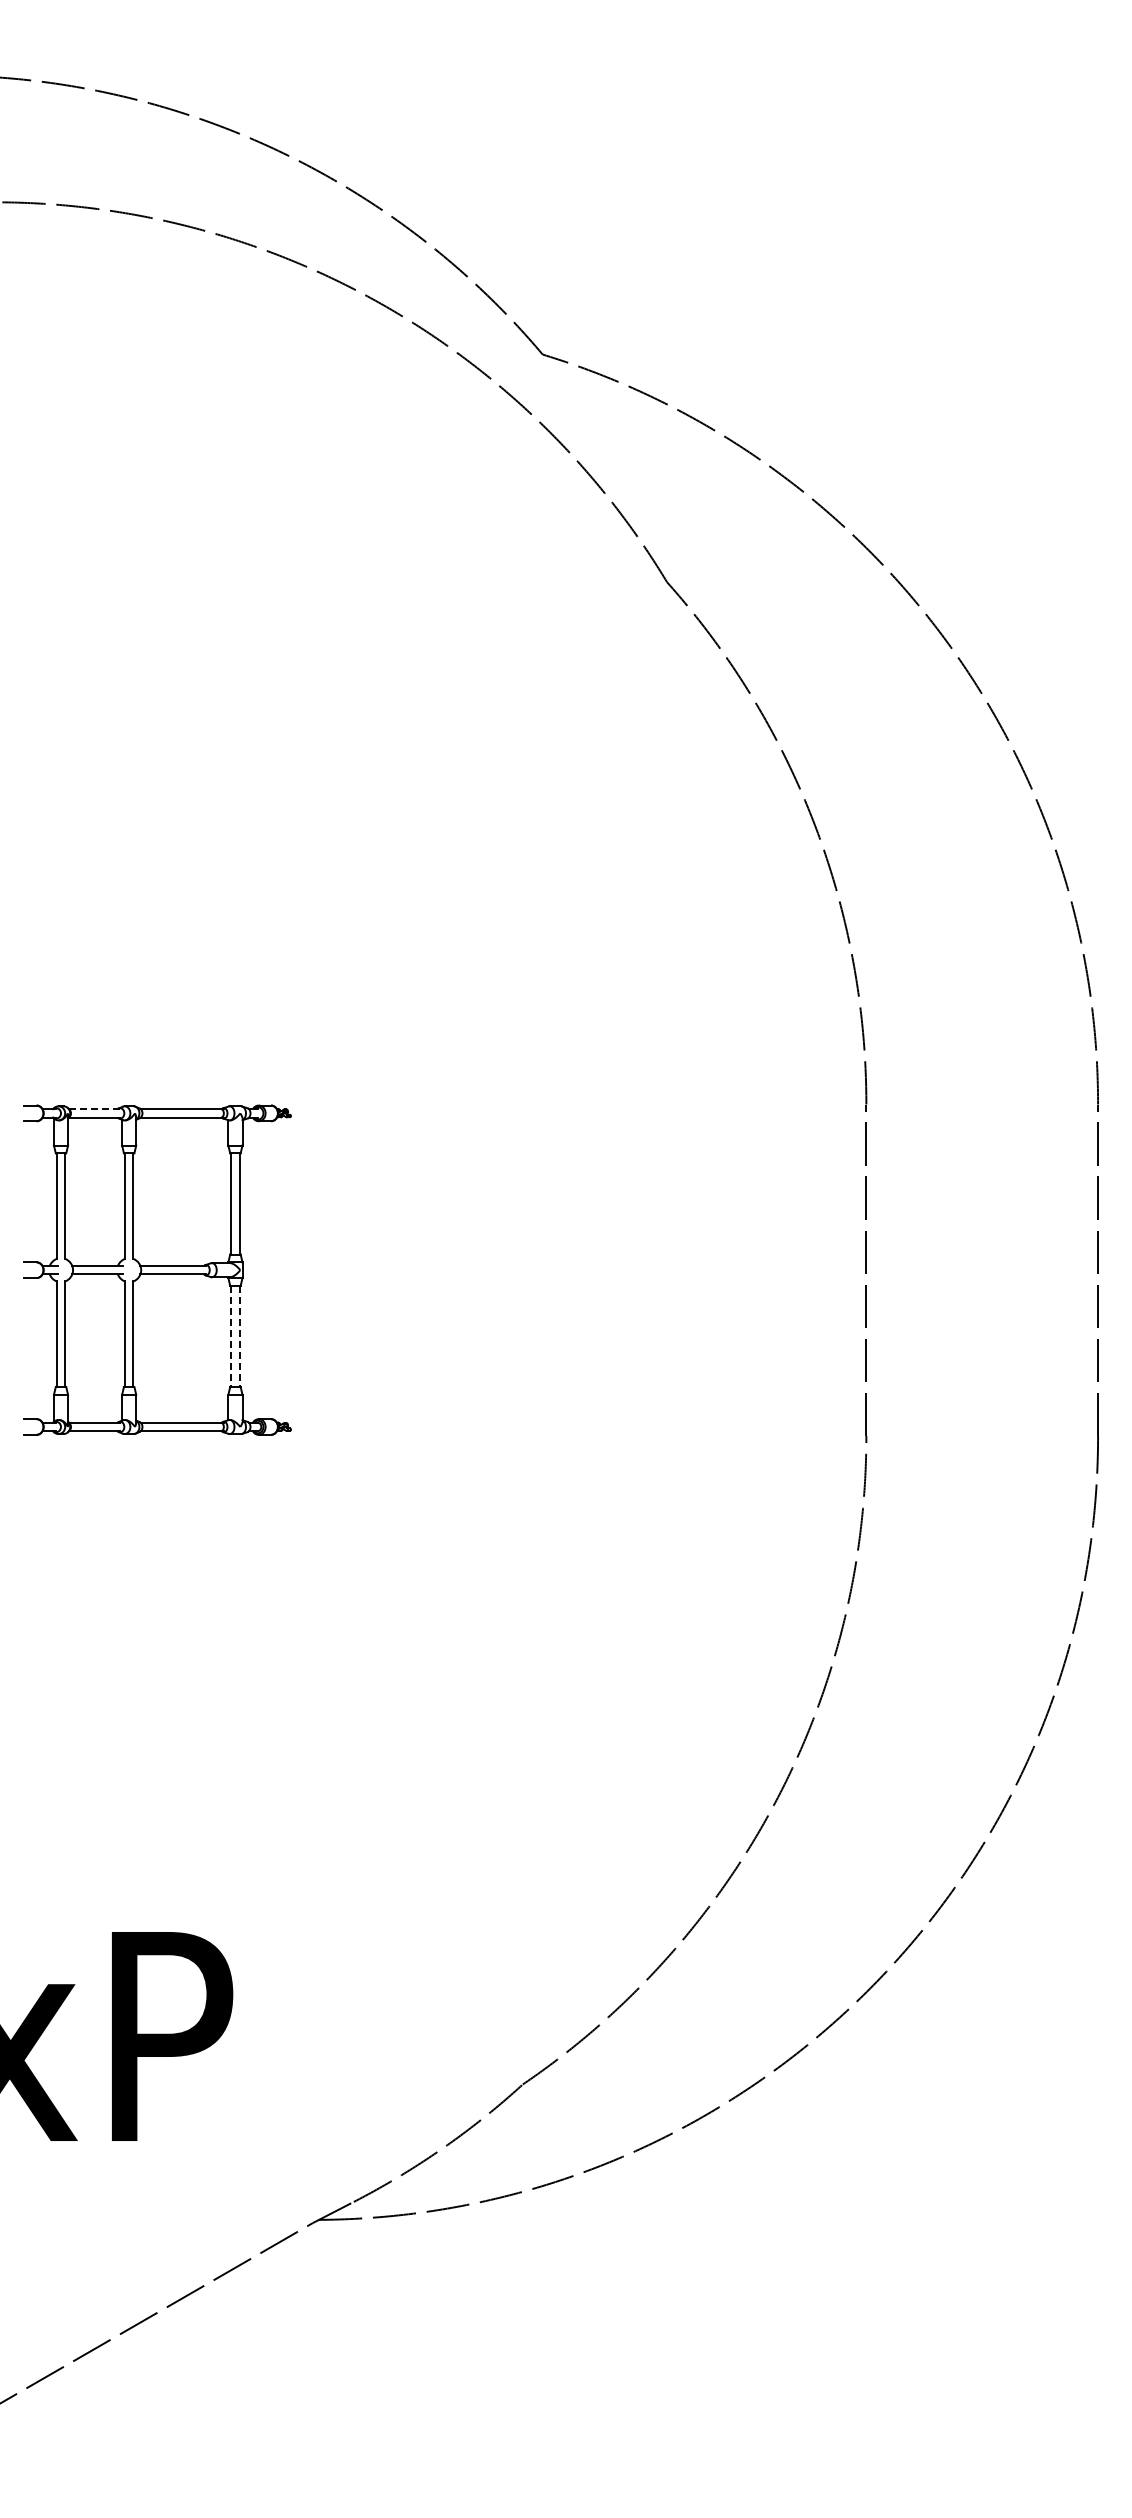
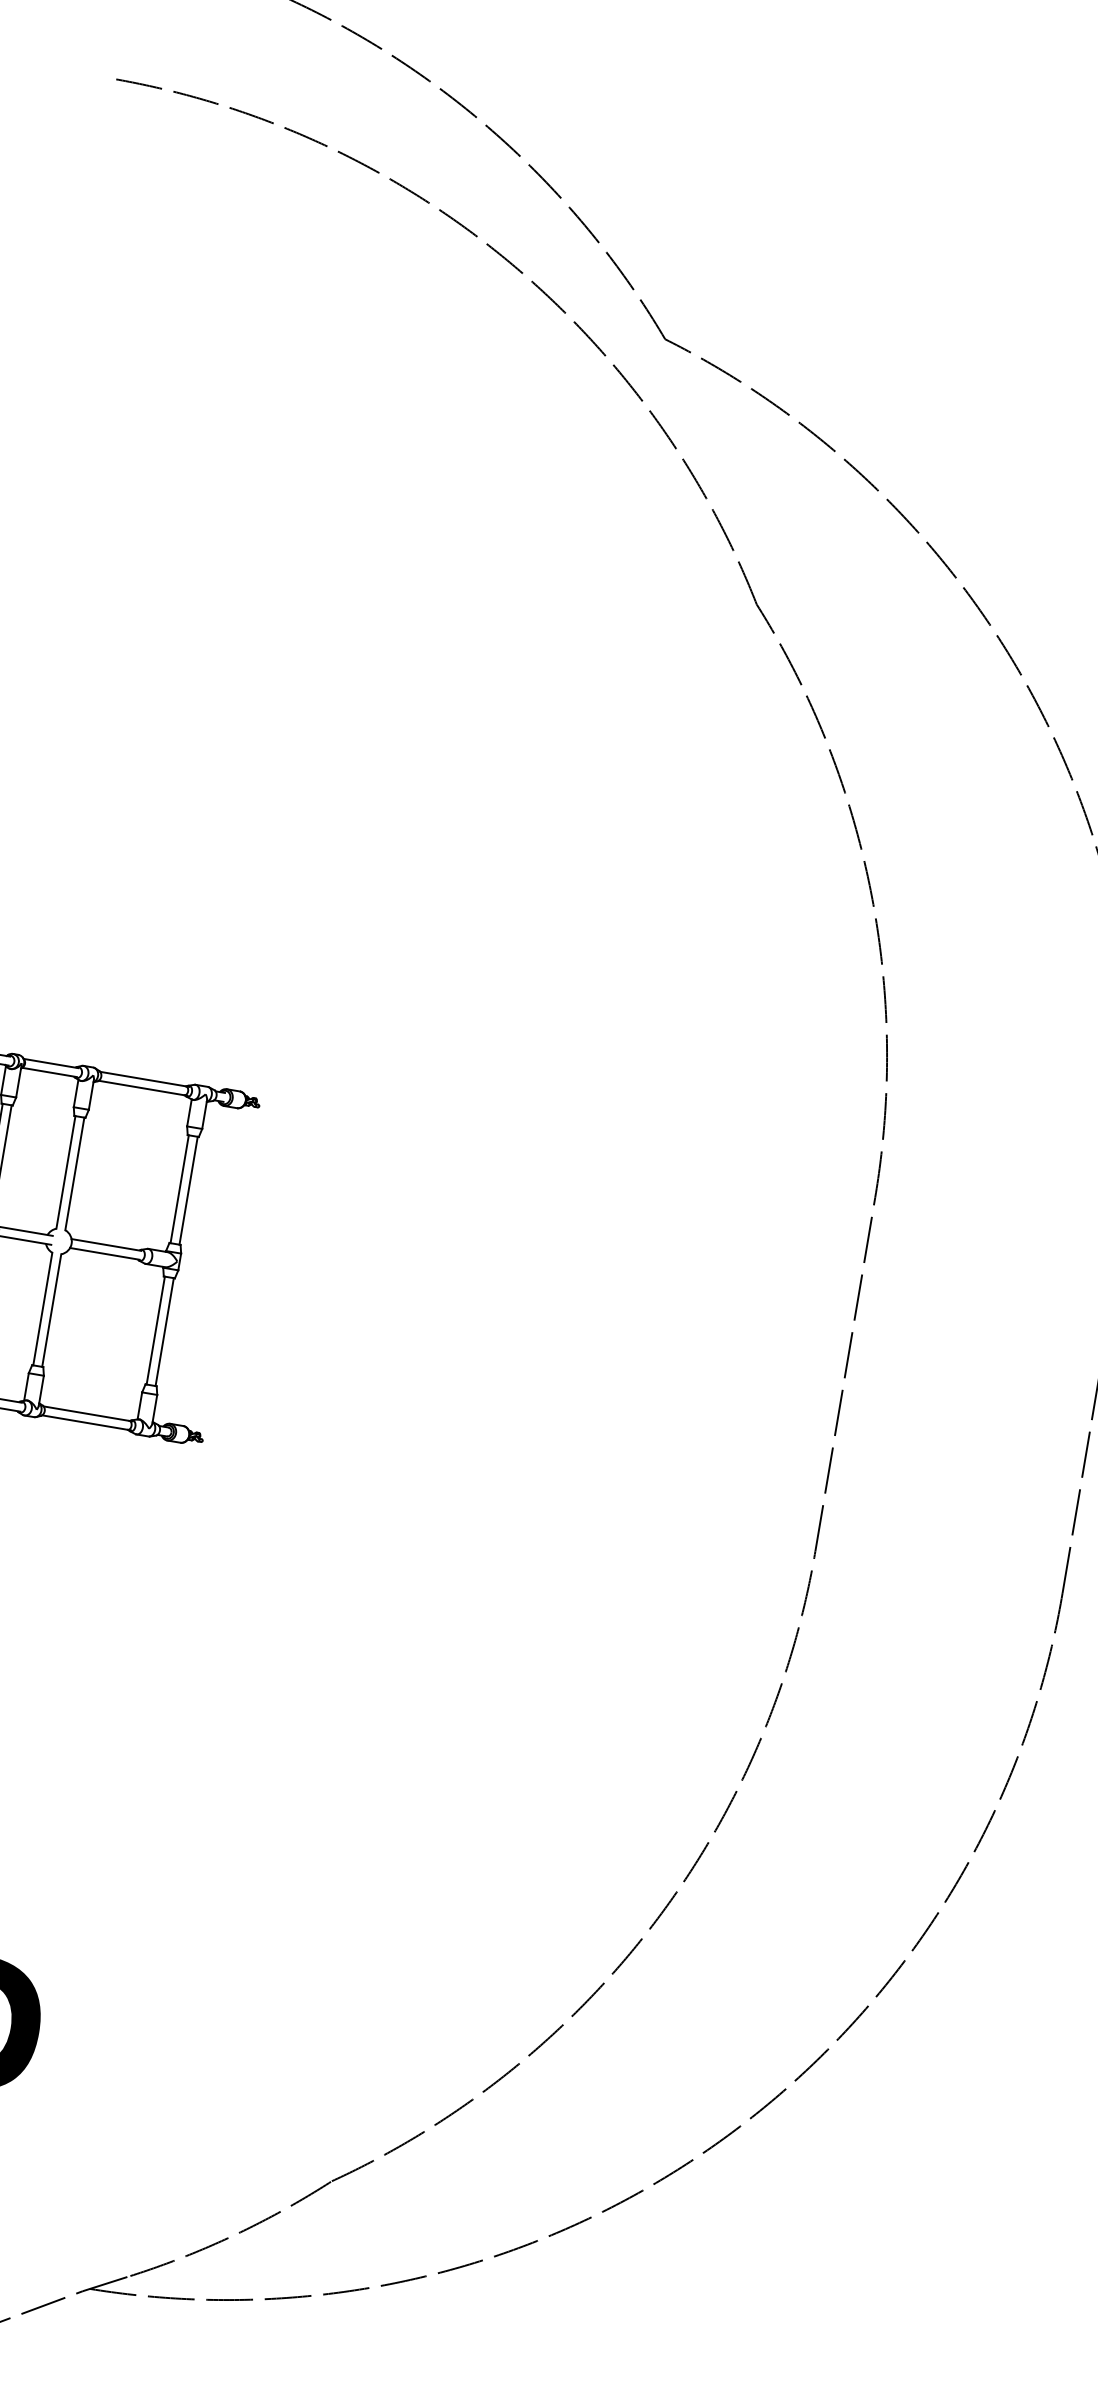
line: (94, 1109) -> (50, 1063), dashed -> solid
line: (231, 1336) -> (156, 1330), dashed -> solid
line: (239, 1336) -> (164, 1332), dashed -> solid

